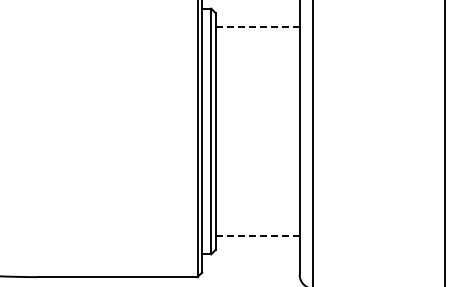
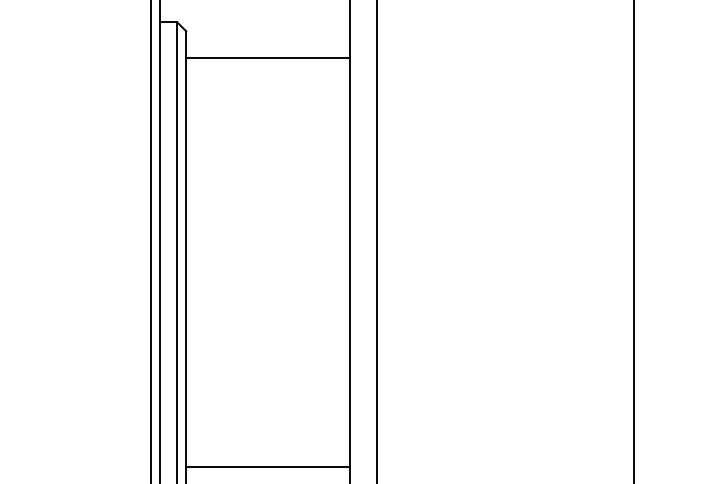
line: (257, 26) -> (267, 57), dashed -> solid
line: (257, 236) -> (267, 467), dashed -> solid

